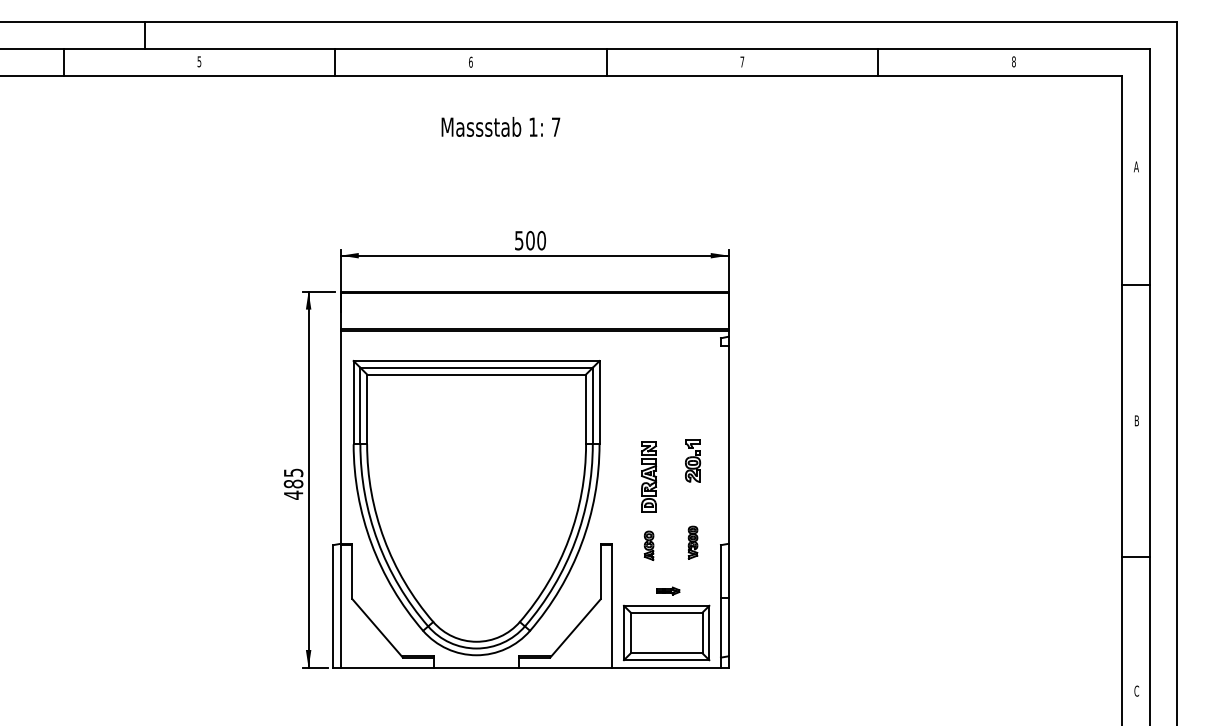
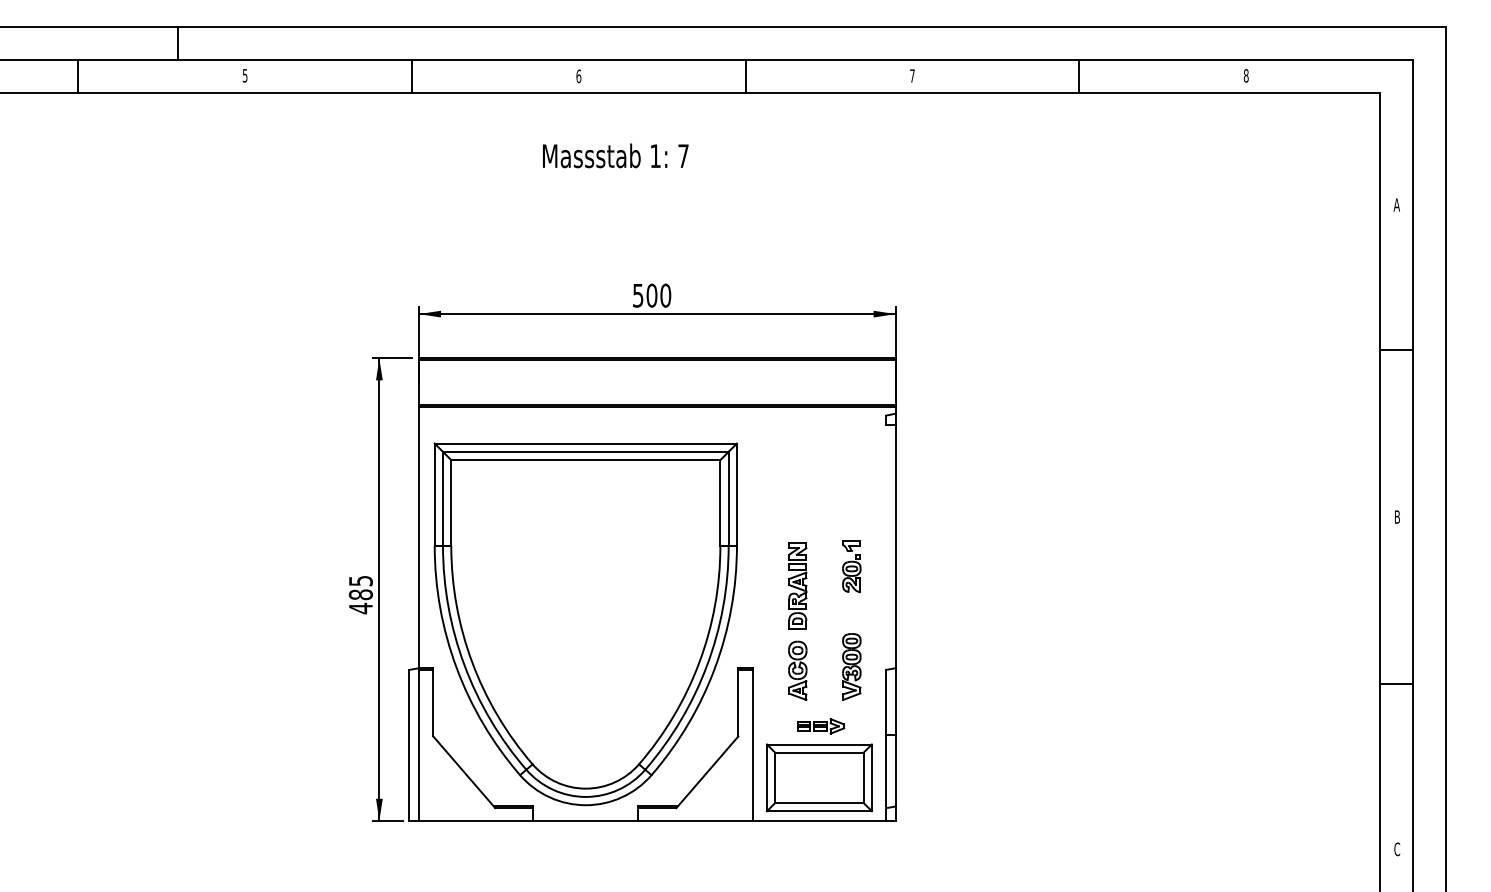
part: (692, 542) -> (851, 666), size x1.67
part: (648, 545) -> (797, 670), size x1.67
part: (668, 591) -> (821, 726), size x1.67

